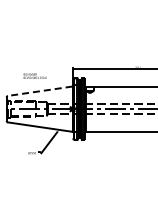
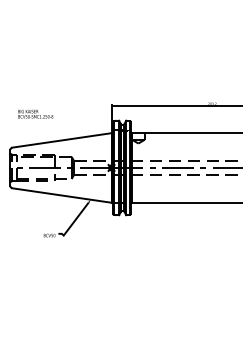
text: (34, 75) -> (34, 113), moved
line: (40, 91) -> (62, 140), dashed -> solid

